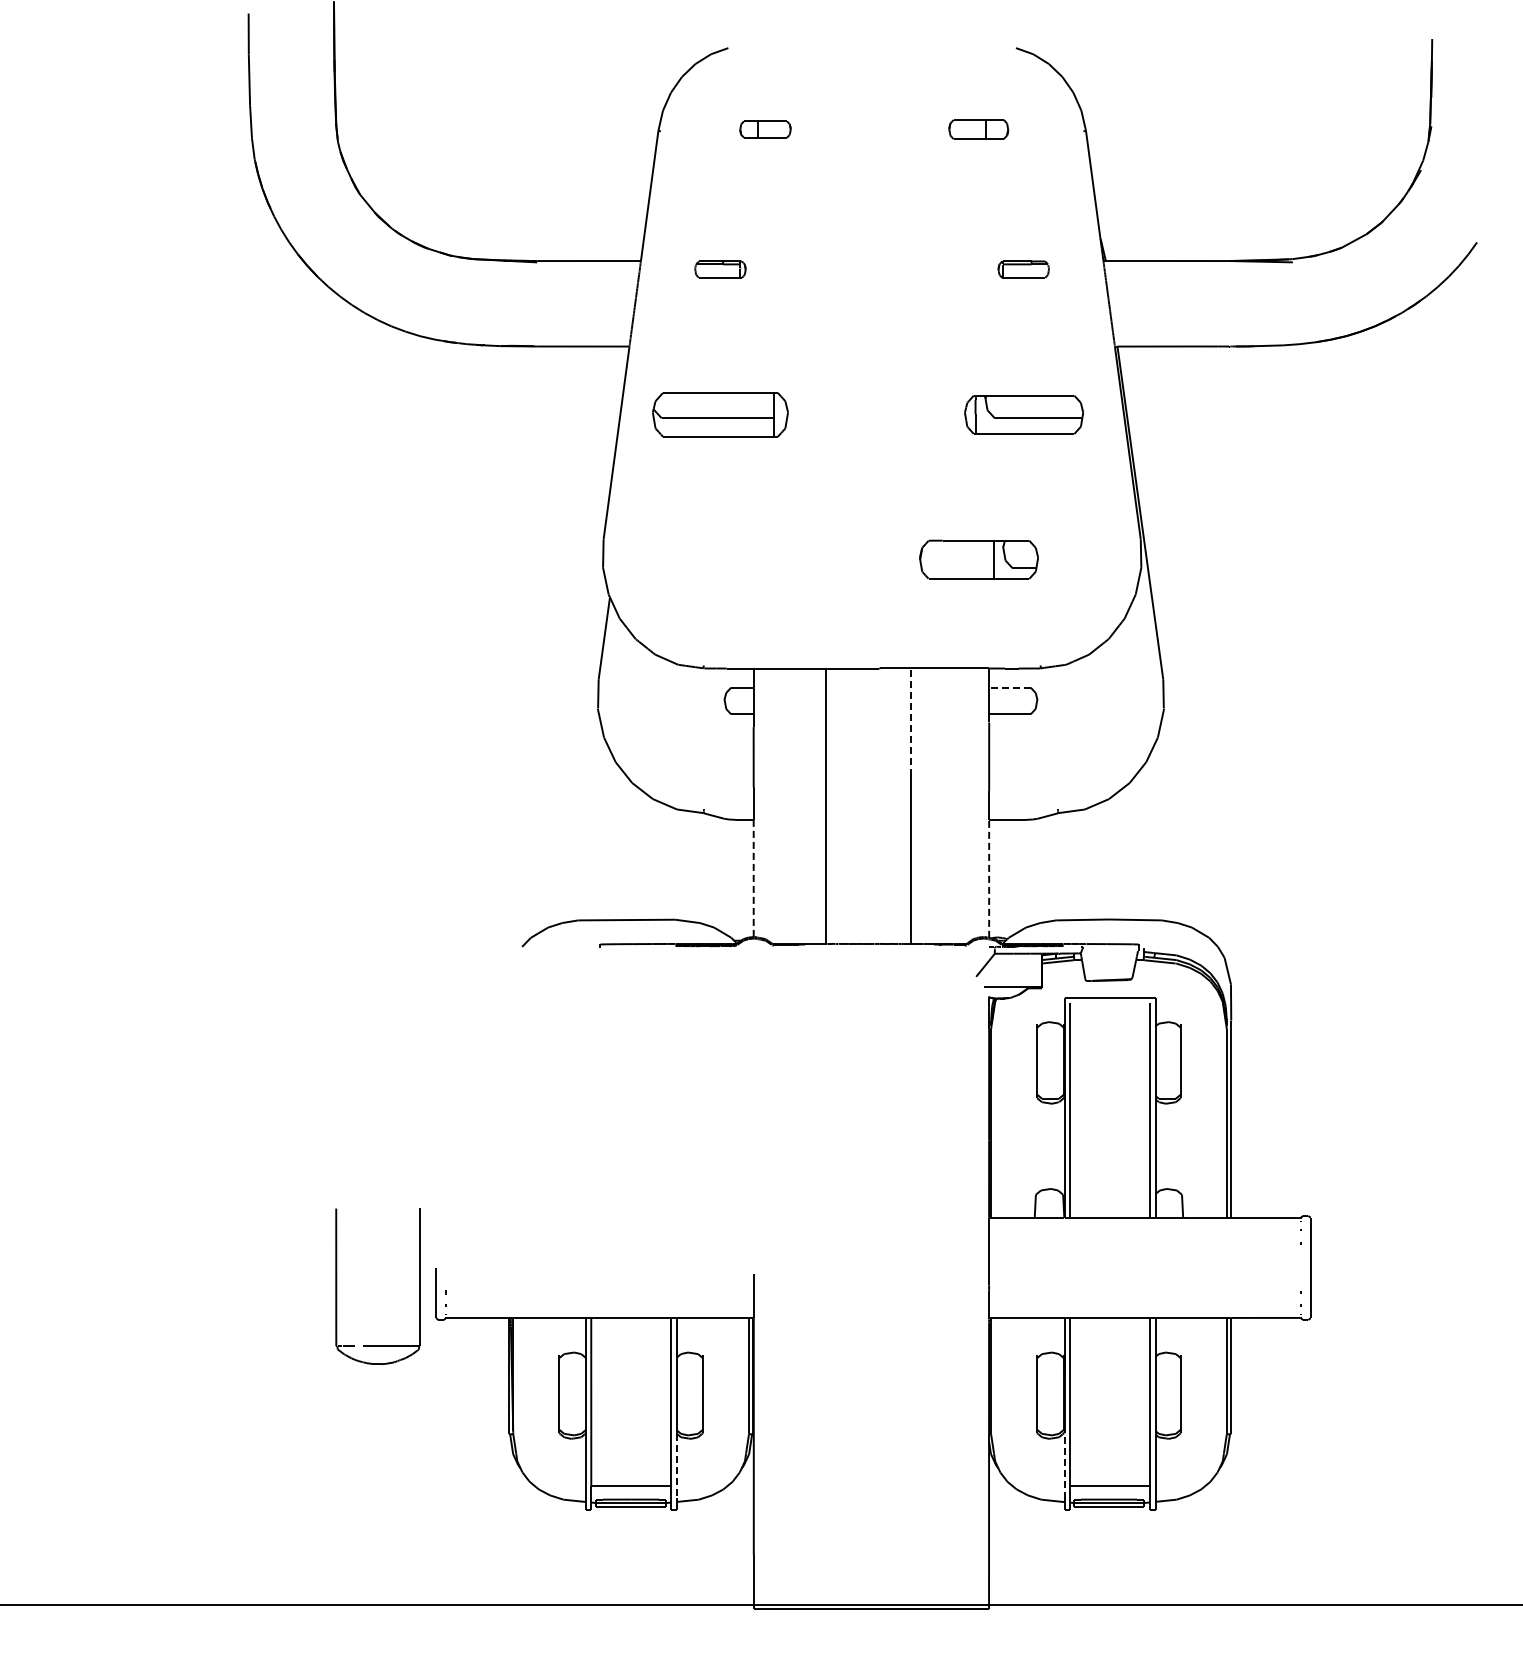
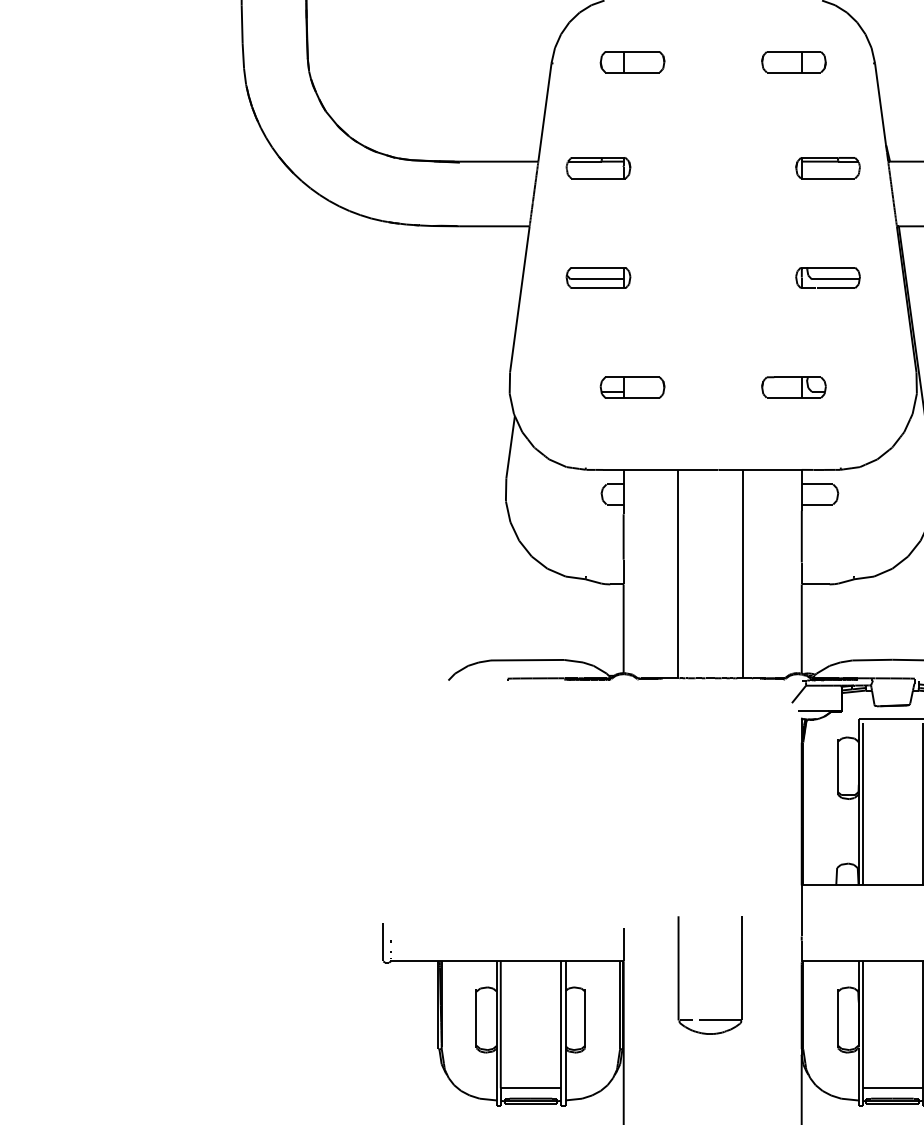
part: (765, 129) -> (632, 62), size x1.67
part: (978, 129) -> (793, 62), size x1.43
part: (720, 269) -> (598, 168), size x1.67
part: (1023, 269) -> (827, 168), size x1.67
part: (720, 414) -> (598, 277), size x0.62
part: (1023, 414) -> (827, 277), size x0.71
part: (765, 559) -> (632, 387), added
part: (978, 559) -> (793, 387), size x0.71
line: (1010, 687) -> (817, 484), dashed -> solid
line: (910, 722) -> (742, 510), dashed -> solid
line: (753, 878) -> (623, 628), dashed -> solid
line: (989, 878) -> (802, 628), dashed -> solid
part: (337, 1286) -> (679, 975), moved
line: (1064, 1464) -> (858, 1072), dashed -> solid
line: (676, 1466) -> (565, 1073), dashed -> solid

